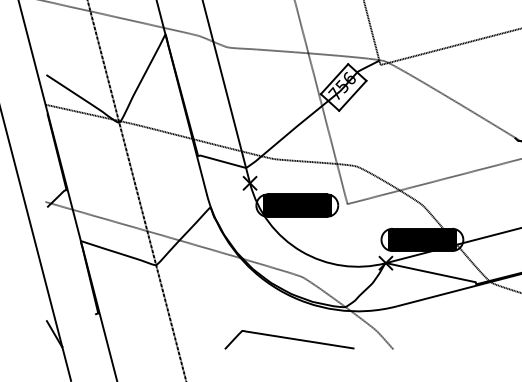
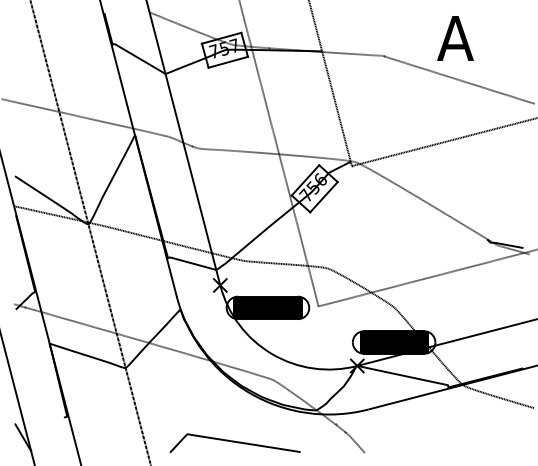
curve: (288, 339) -> (234, 442), moved

